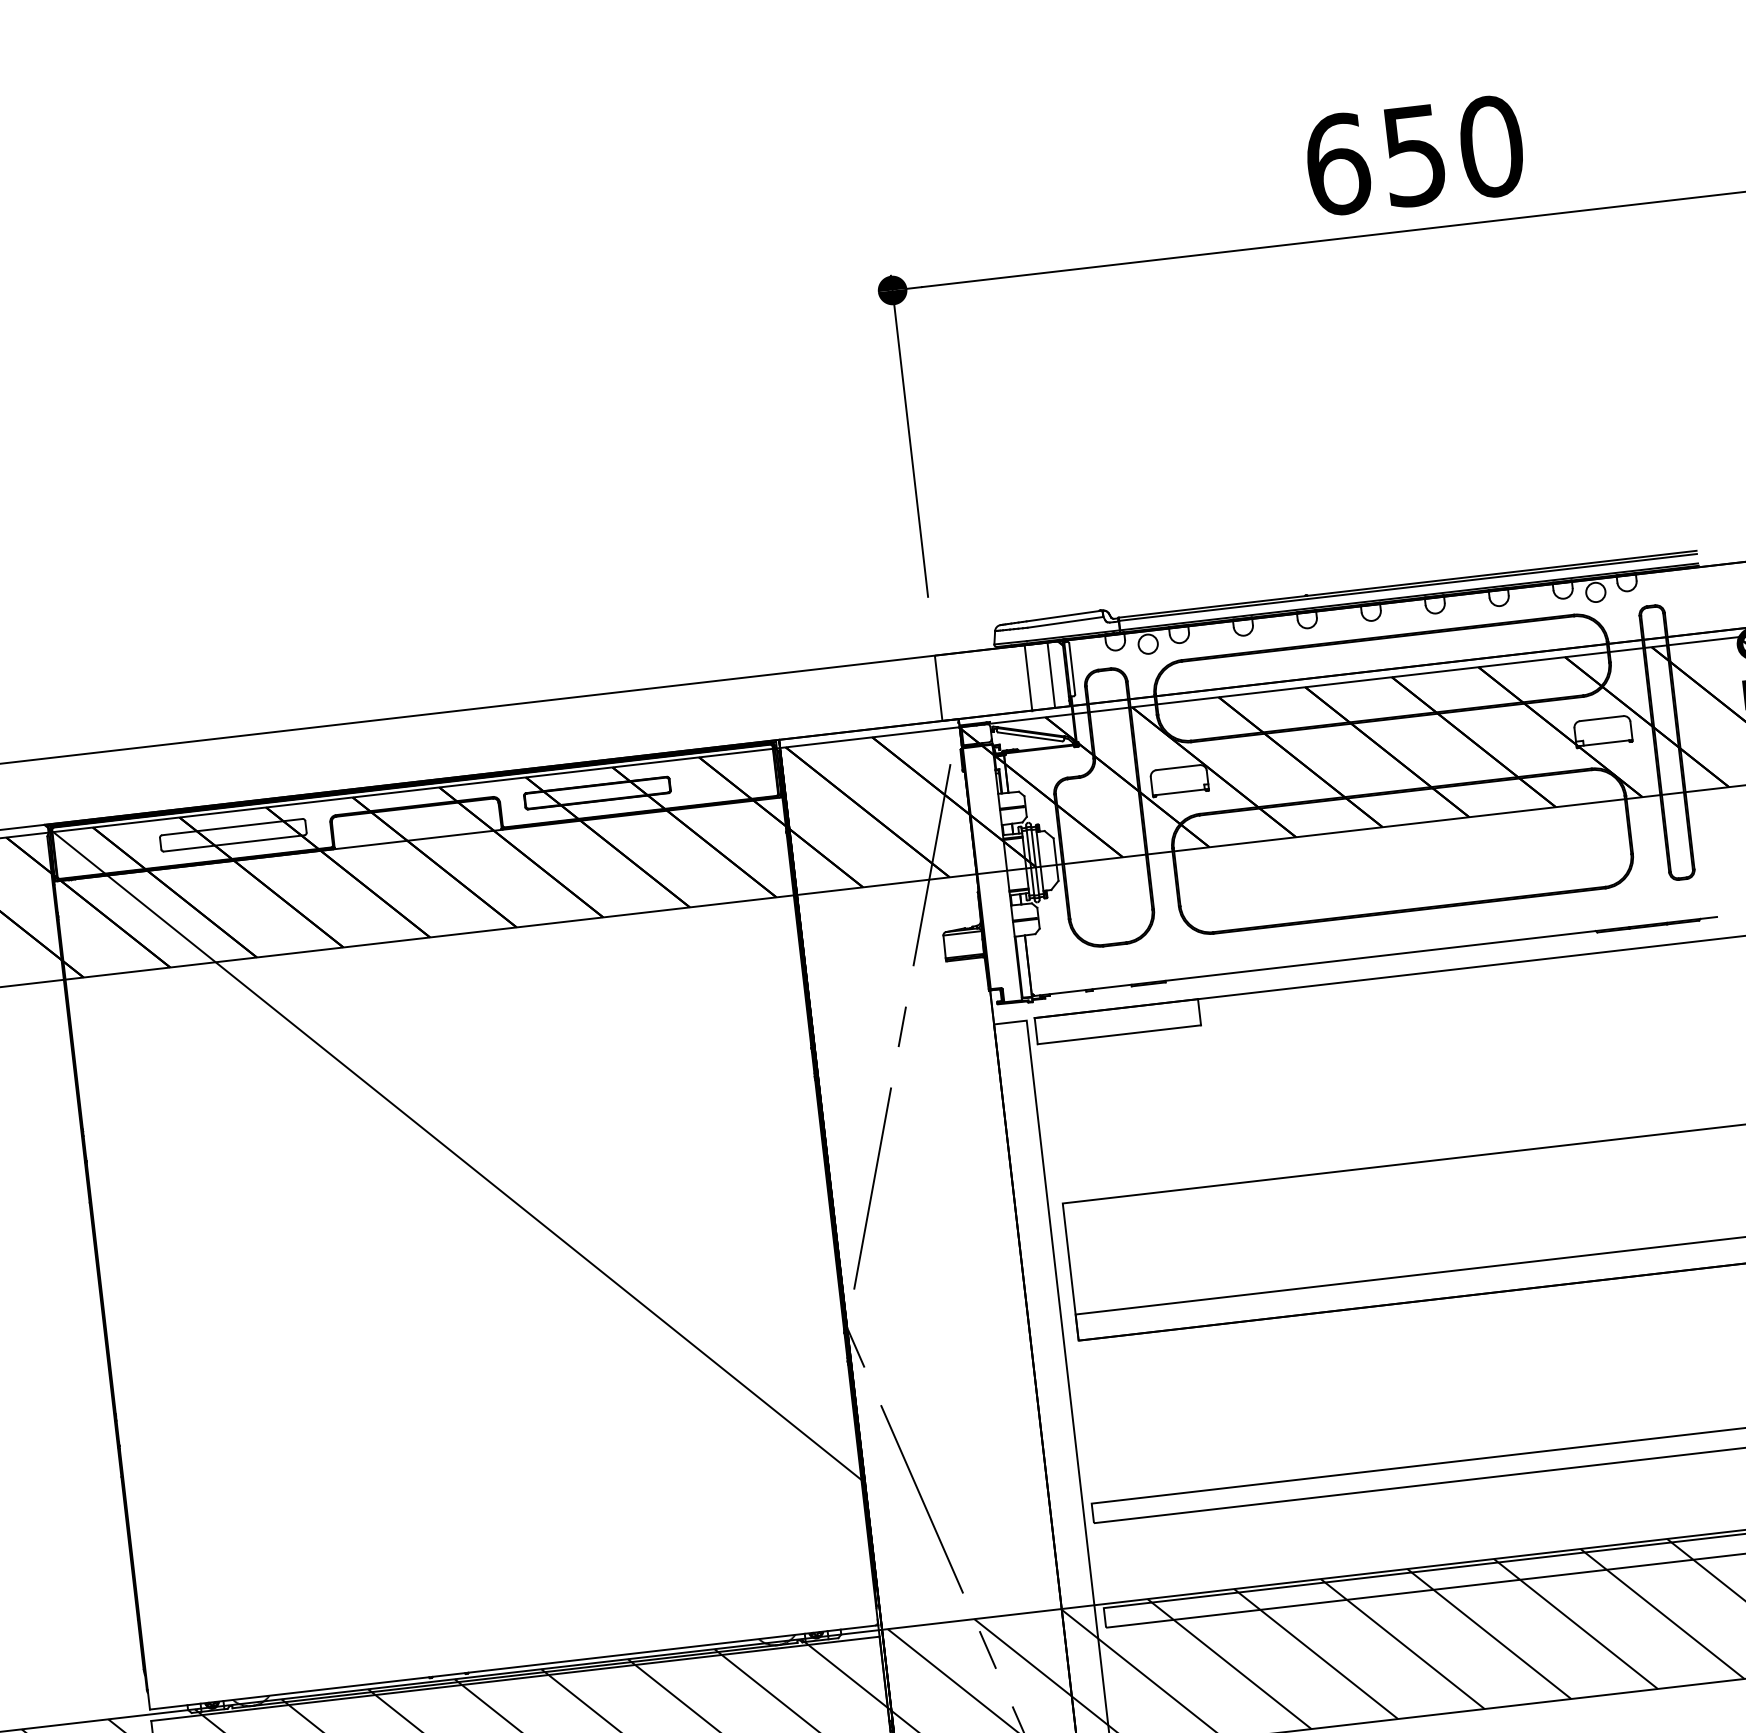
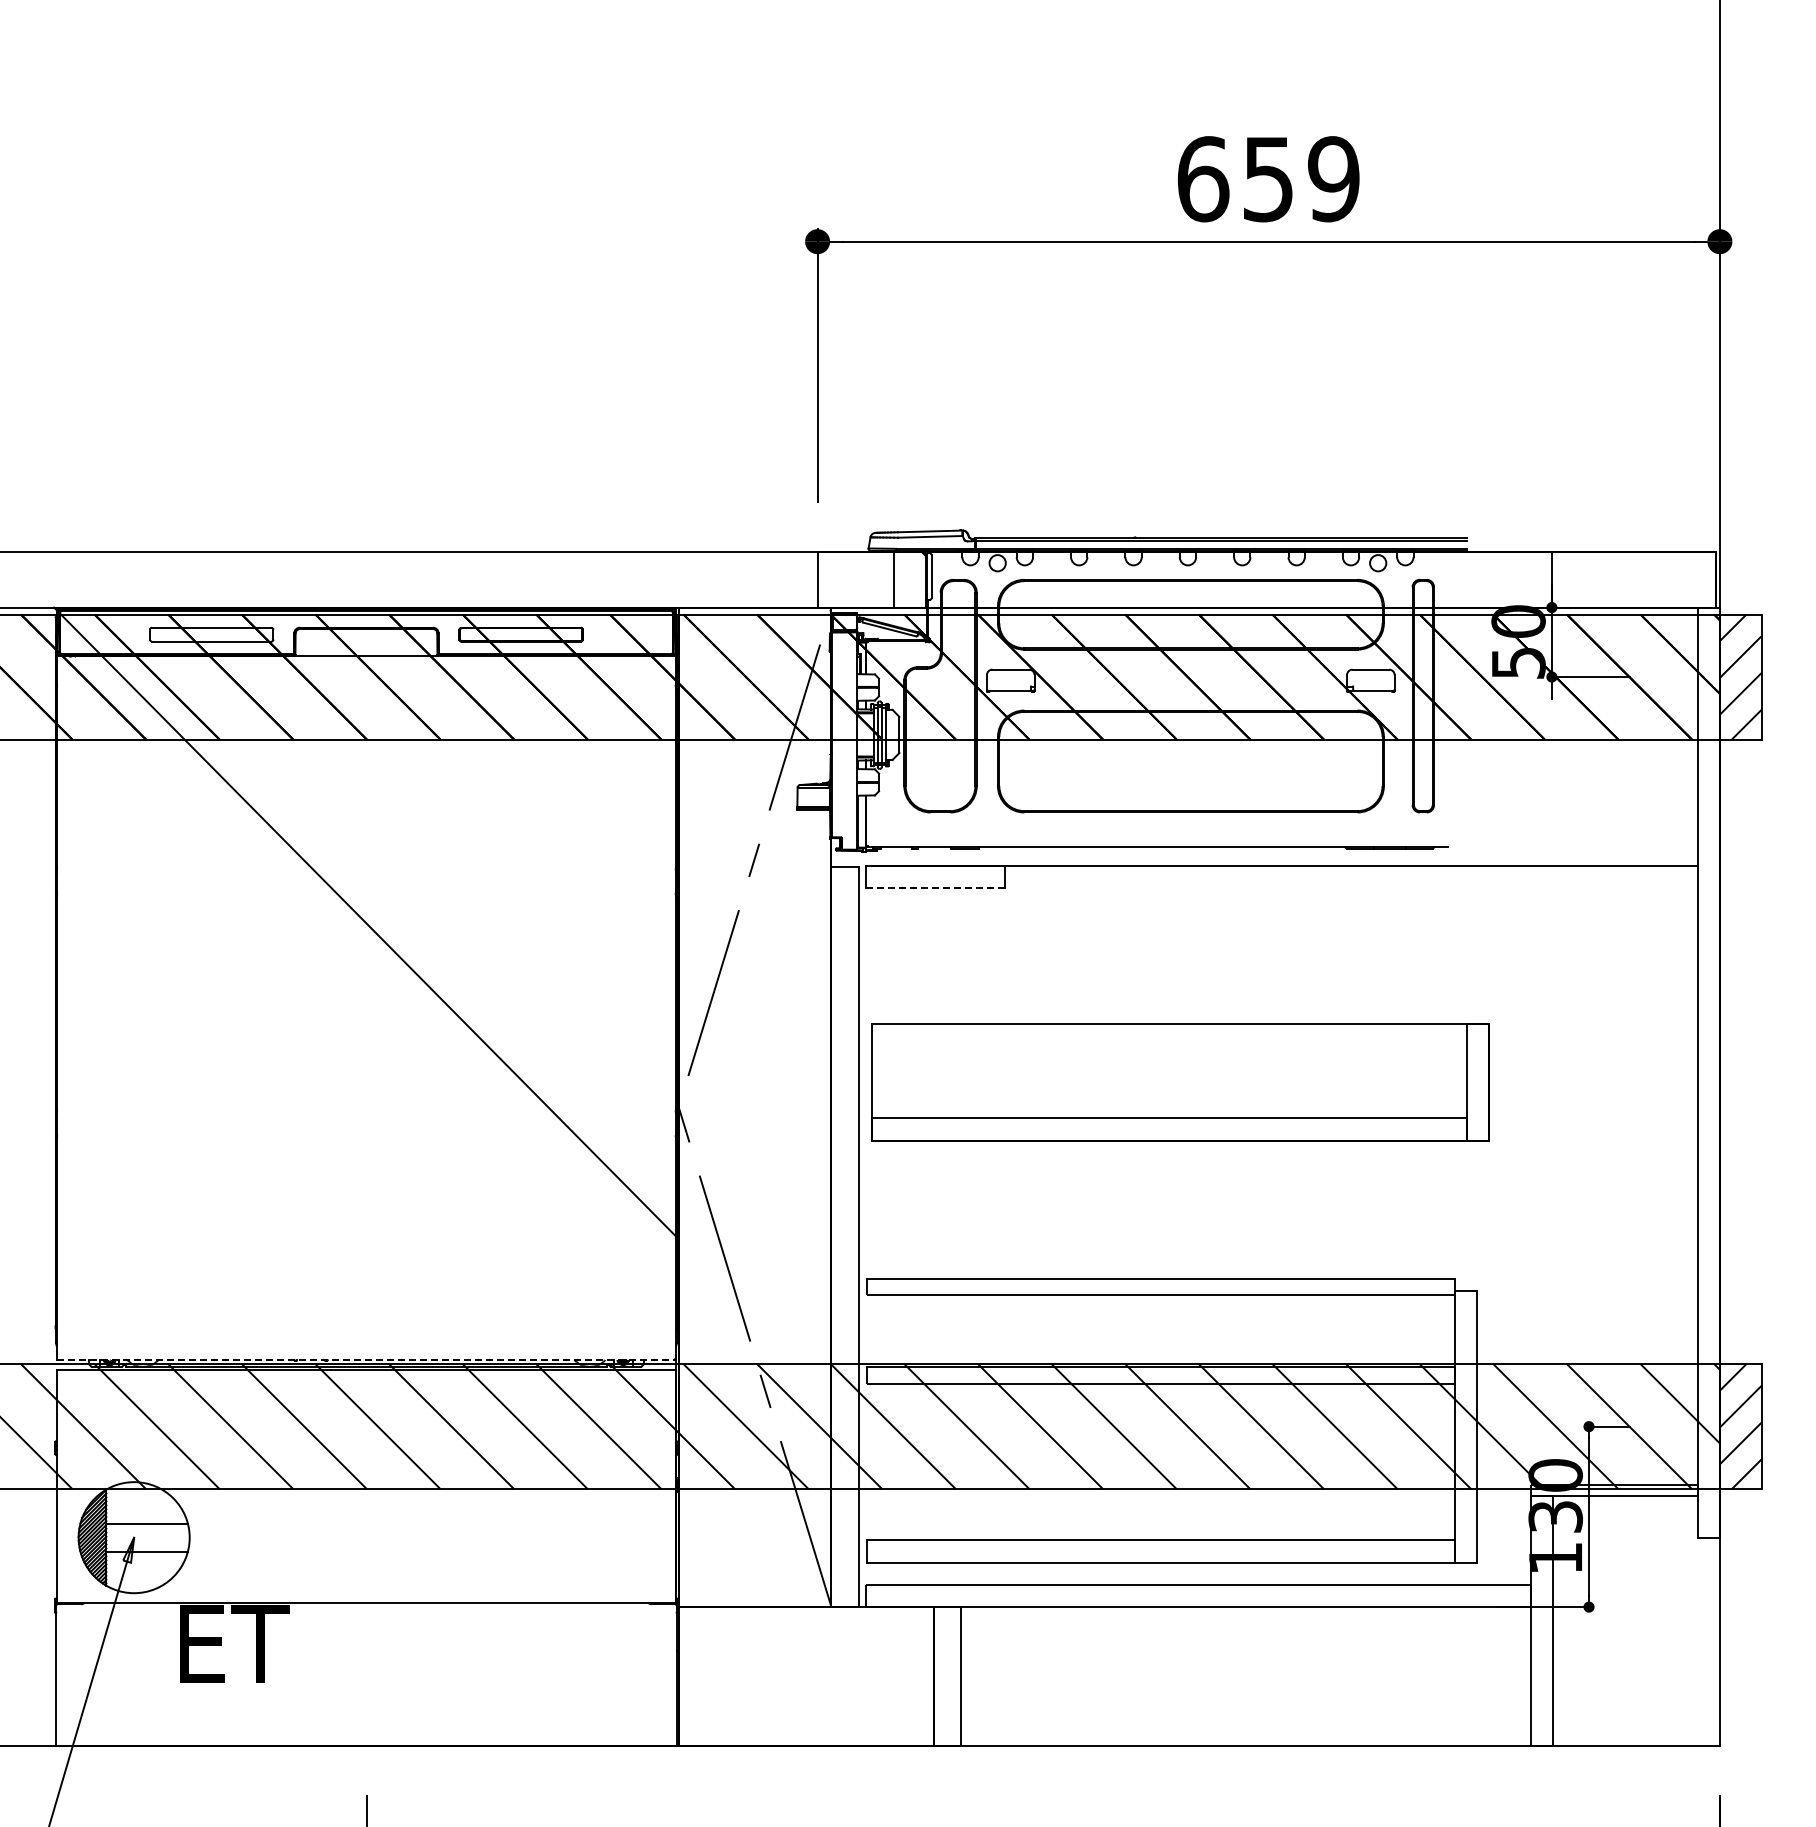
text: (1491, 147) -> (1333, 179), 650 -> 659
line: (1051, 674) -> (913, 579), removed
line: (1120, 1035) -> (936, 888), solid -> dashed
line: (514, 1666) -> (366, 1359), solid -> dashed

